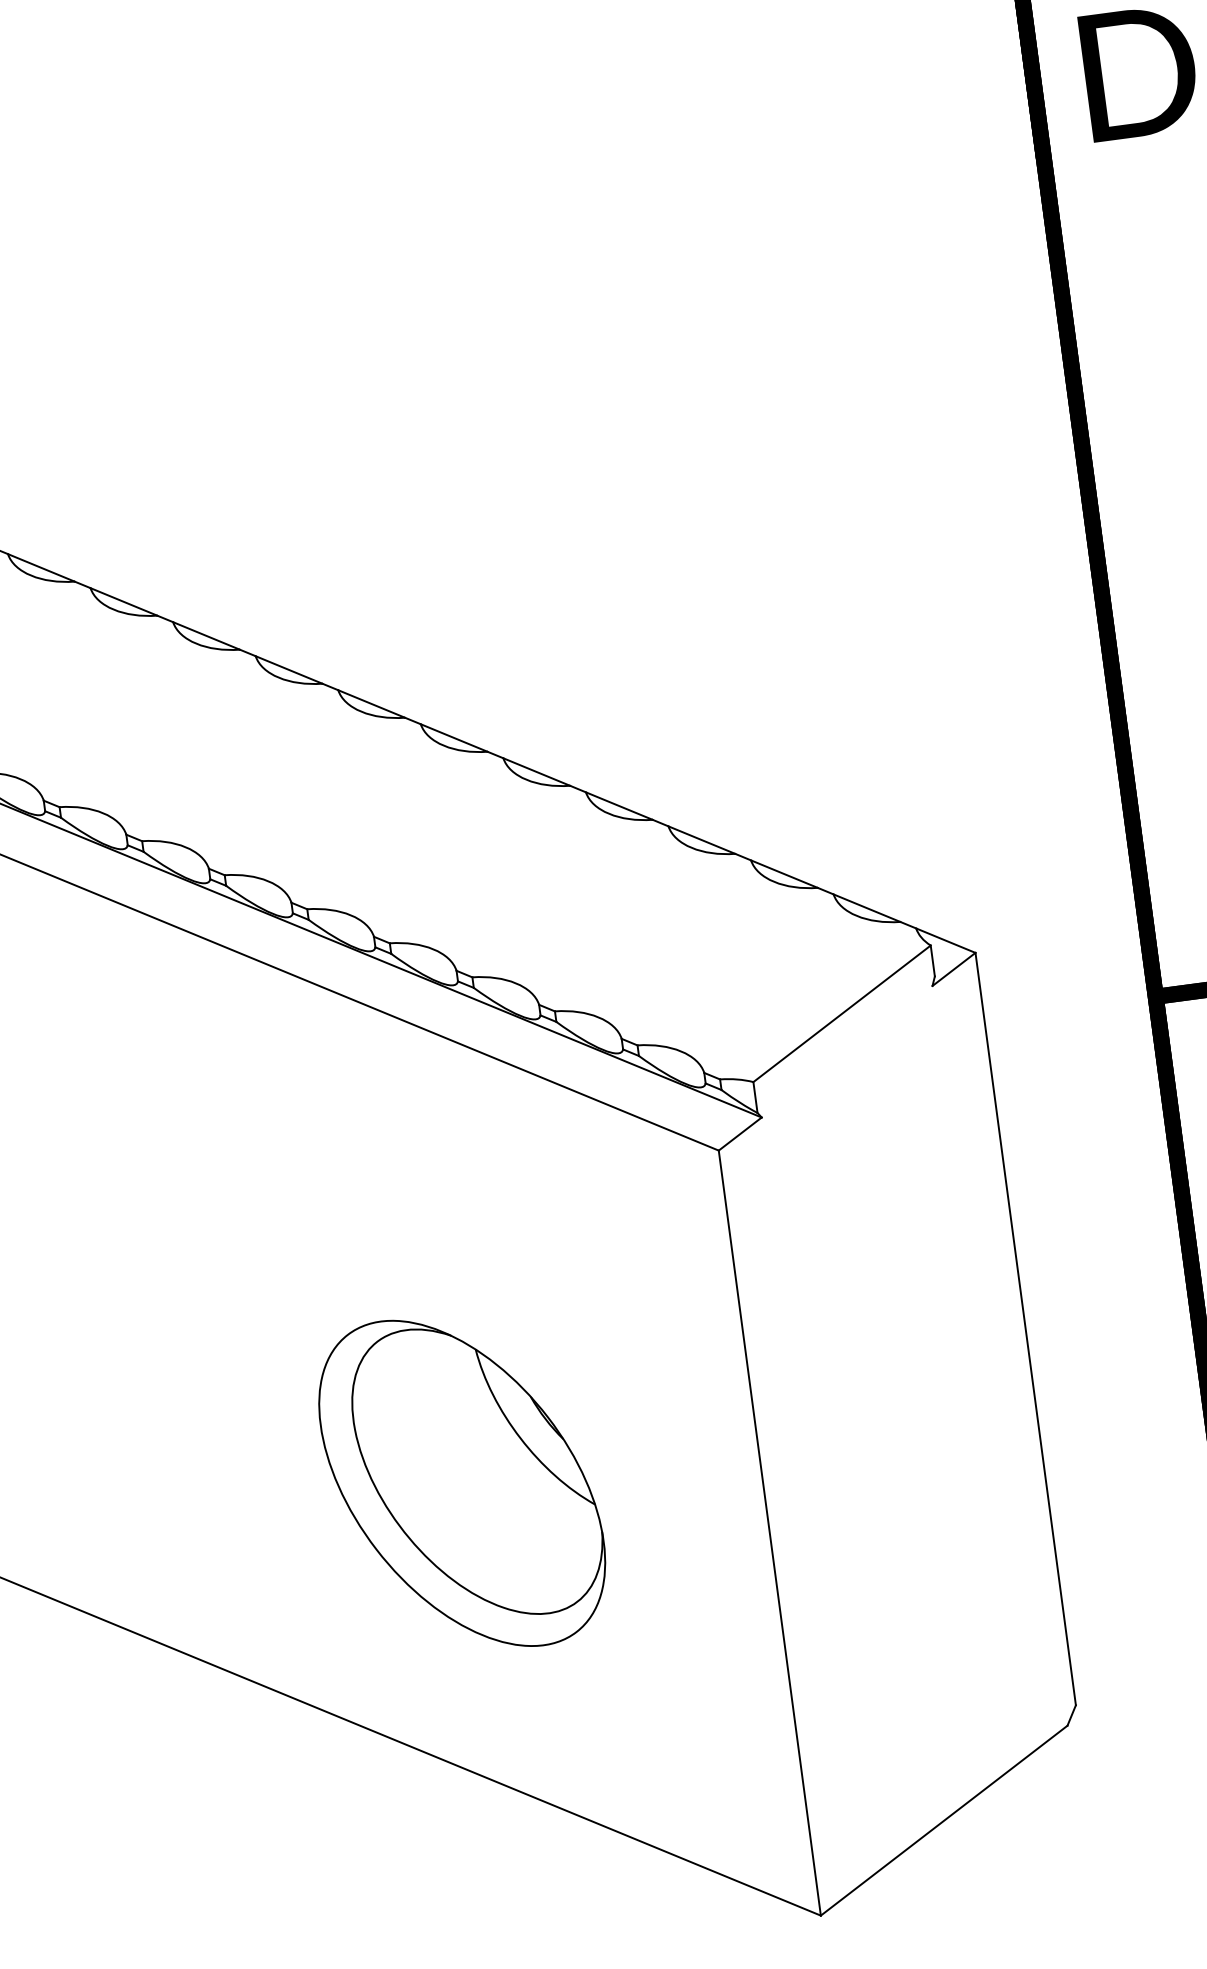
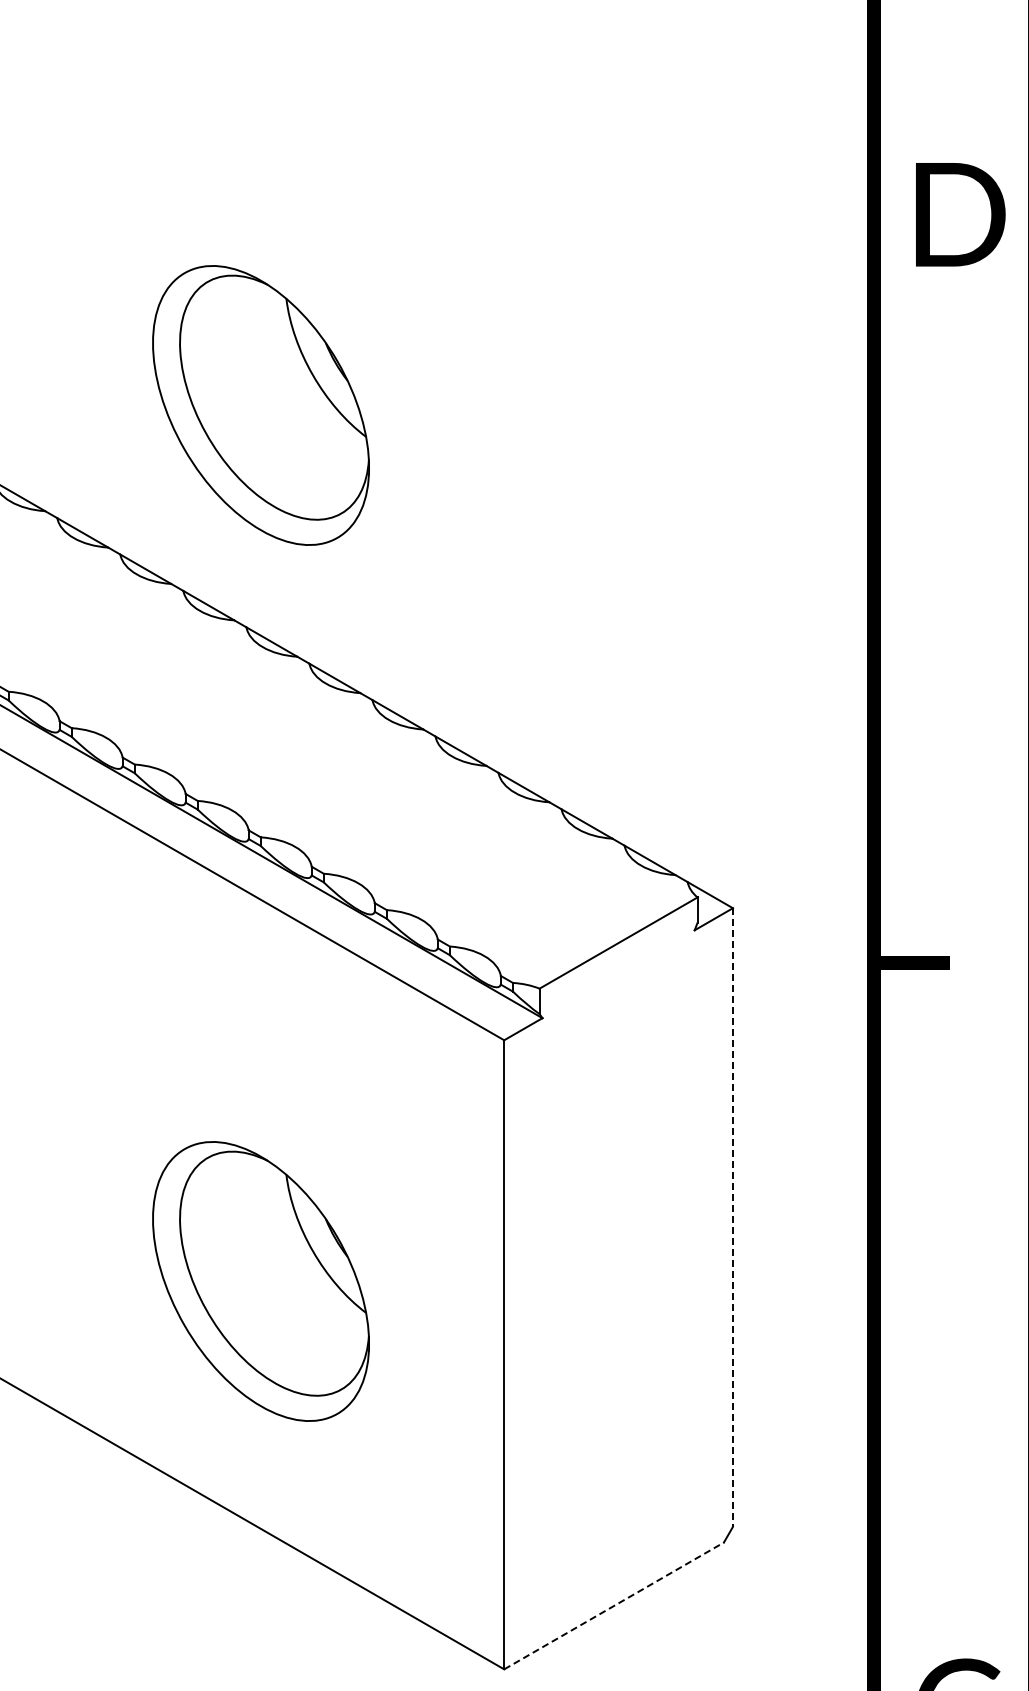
part: (319, 418) -> (260, 405), added
line: (1025, 1330) -> (732, 1218), solid -> dashed
line: (944, 1820) -> (614, 1605), solid -> dashed

